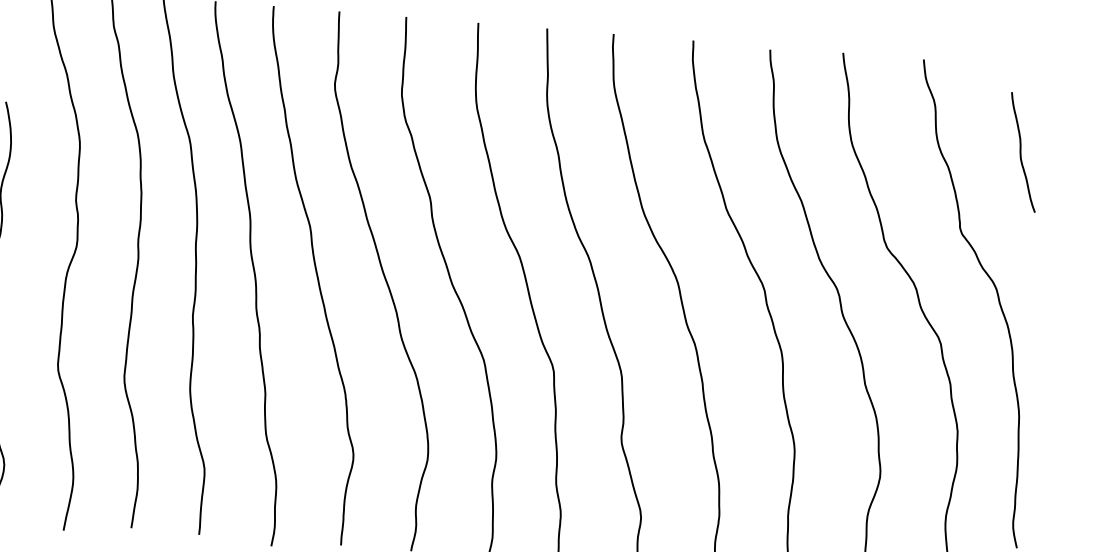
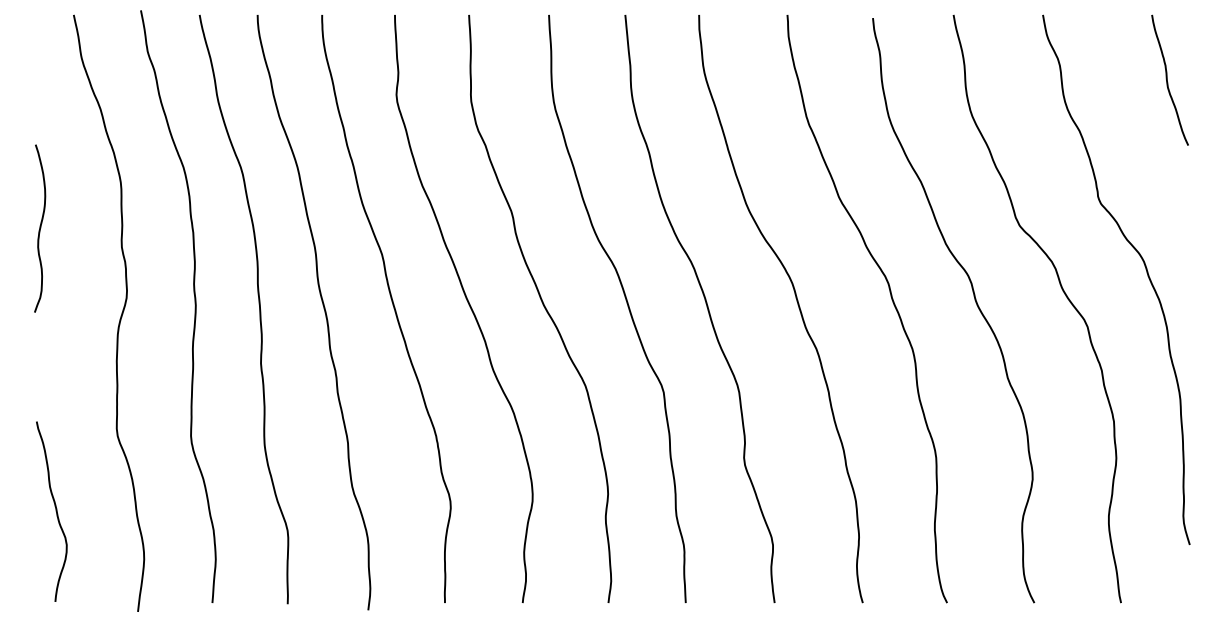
curve: (1021, 151) -> (1167, 79), moved

